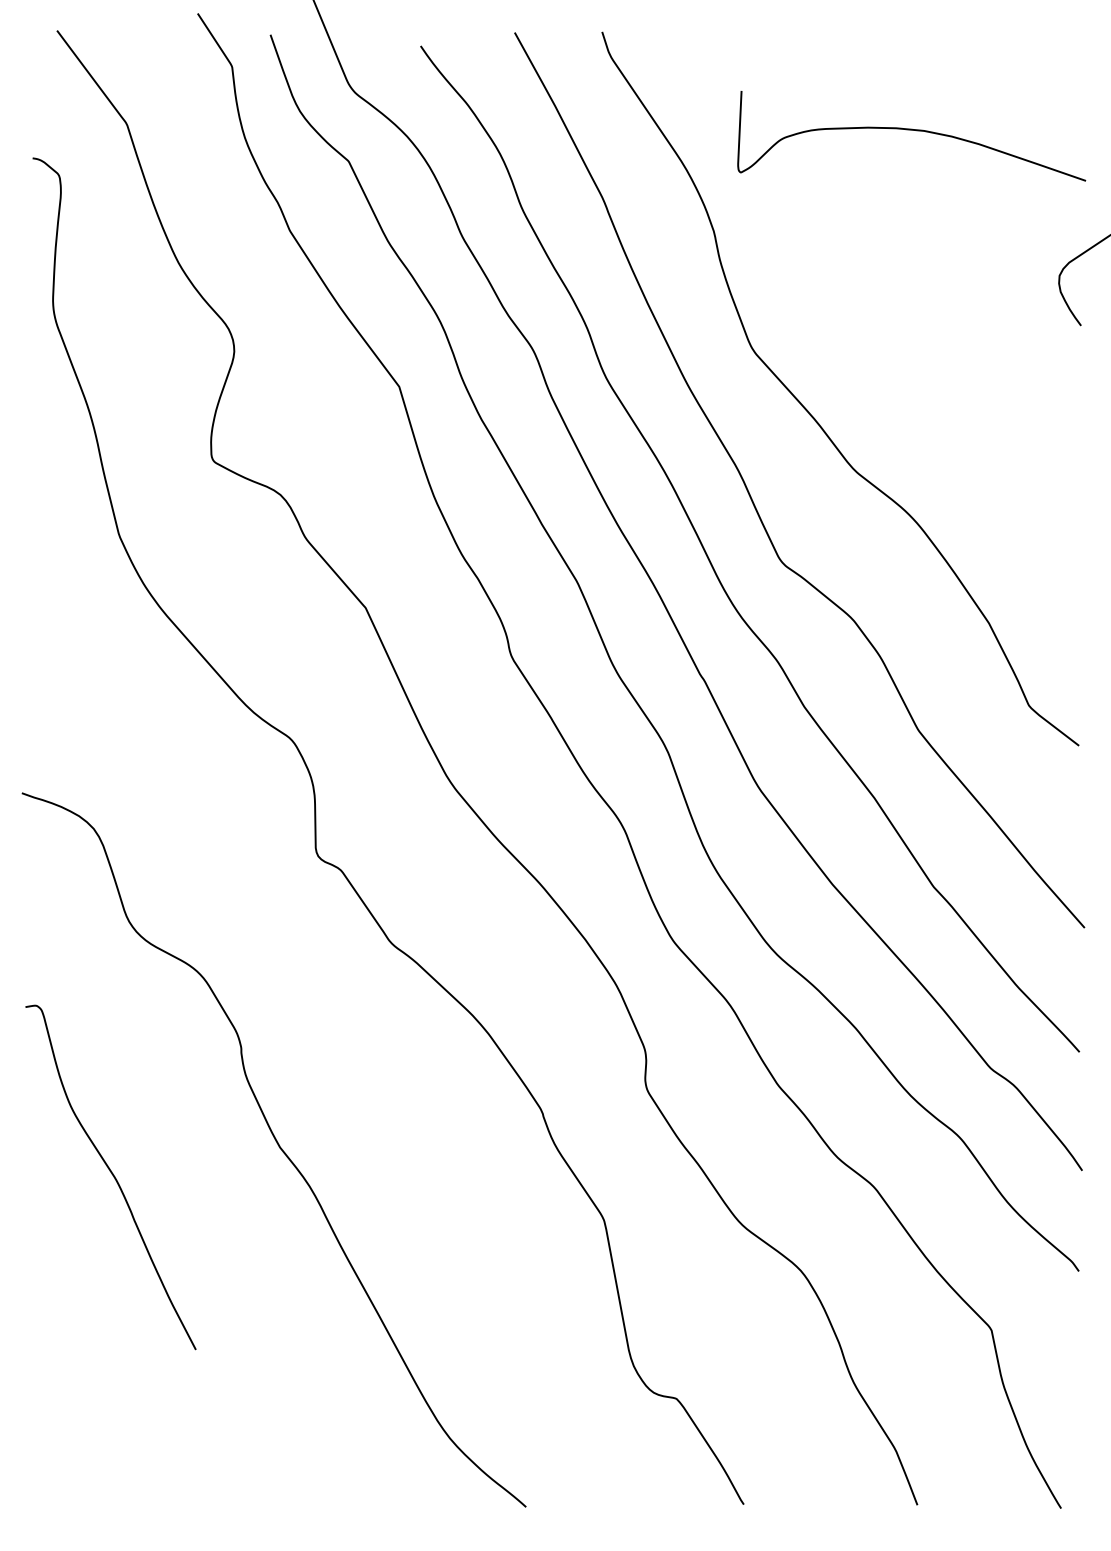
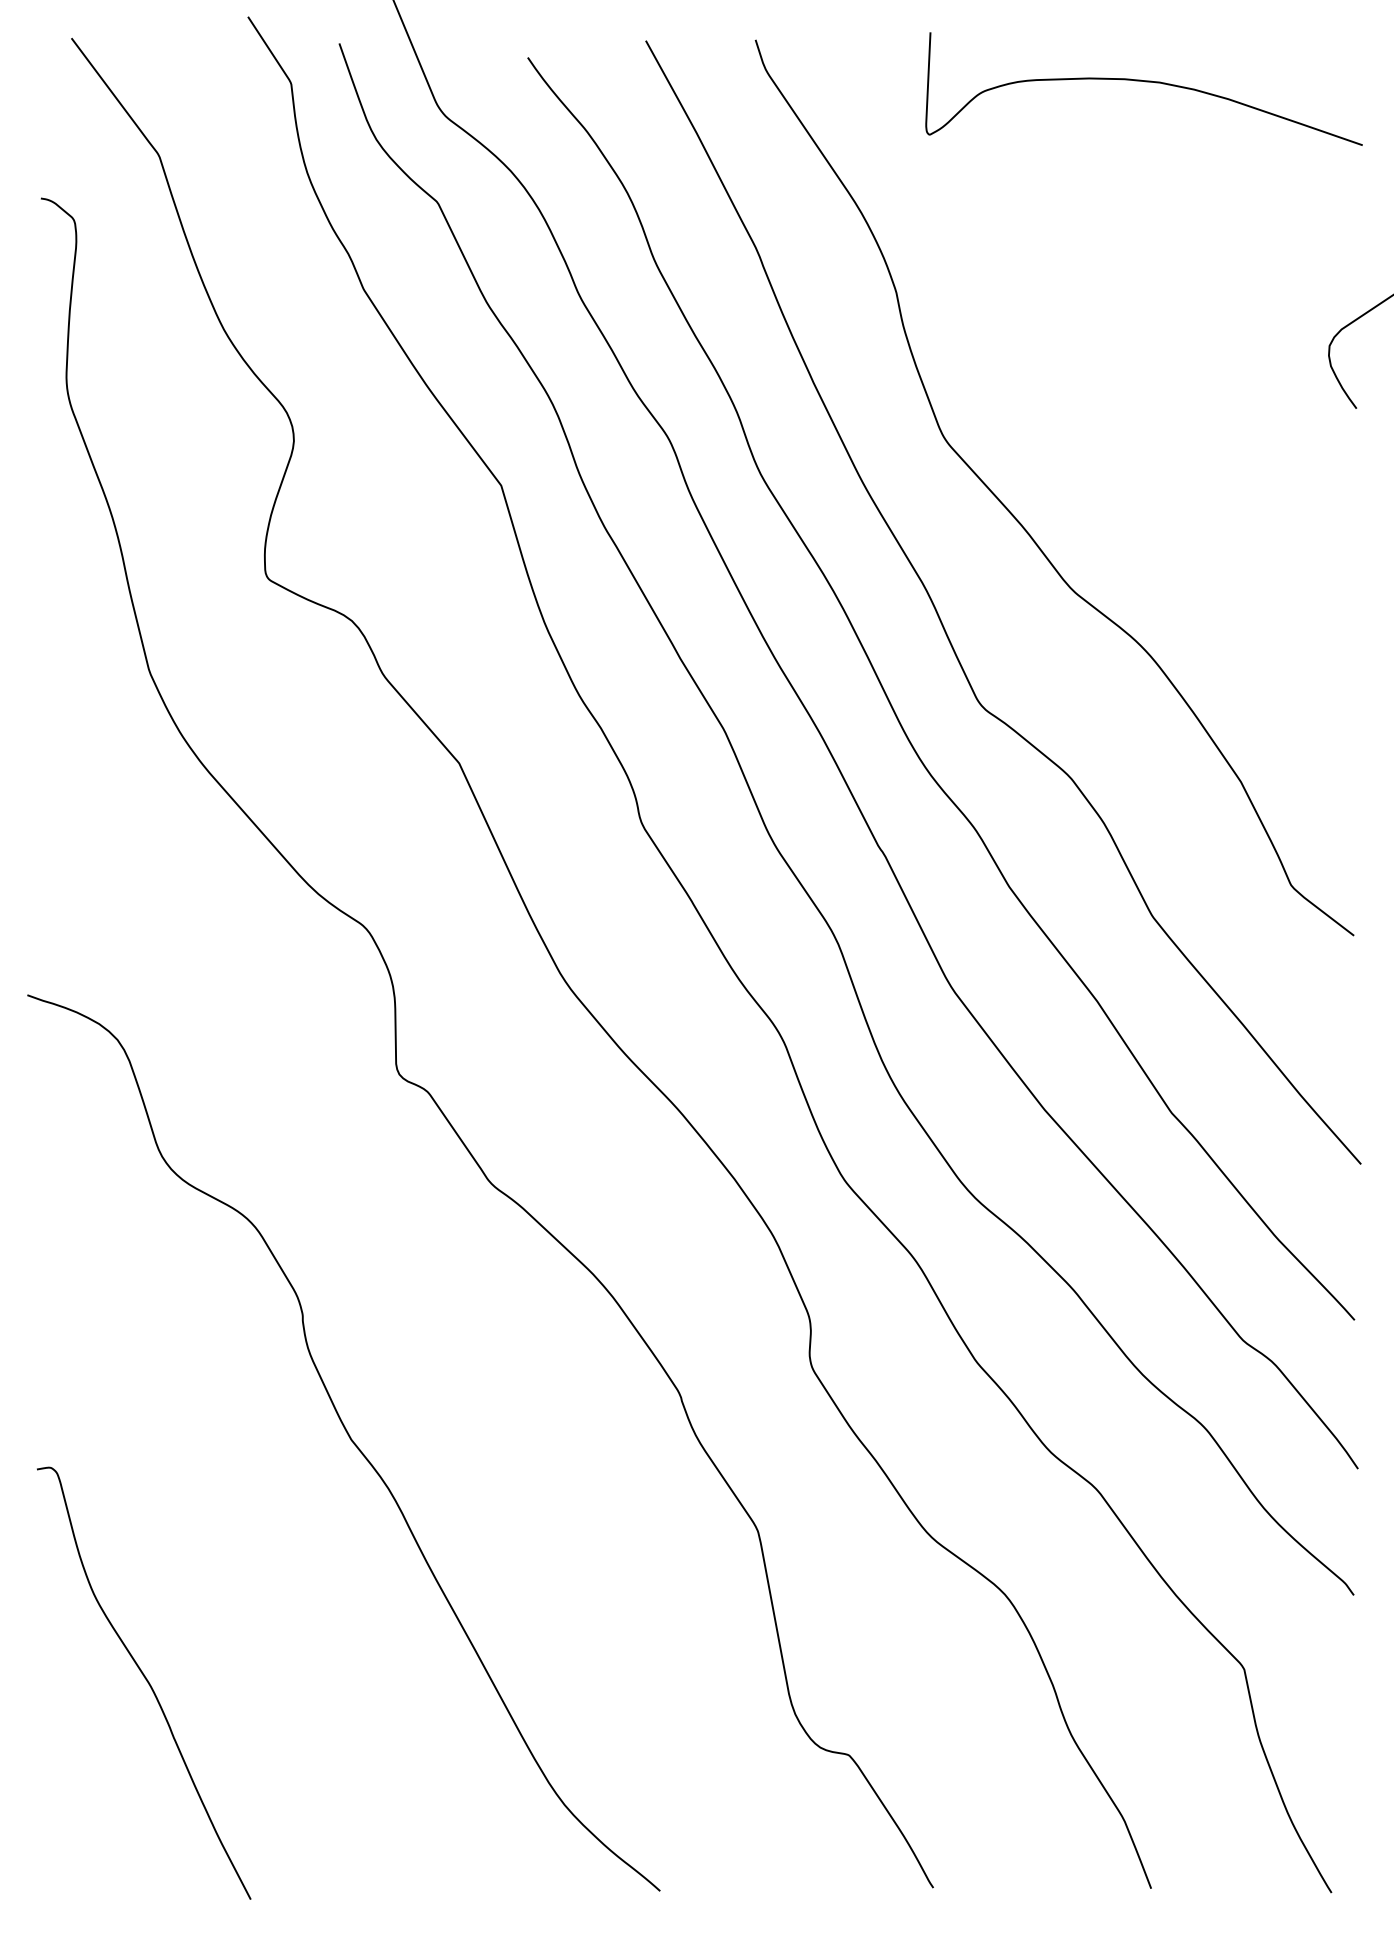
curve: (911, 130) -> (1143, 82), moved
curve: (112, 1175) -> (146, 1680), moved

